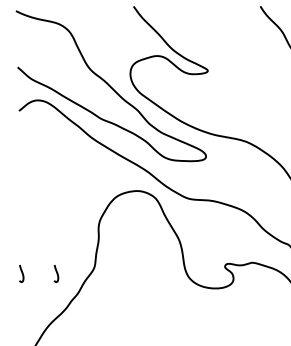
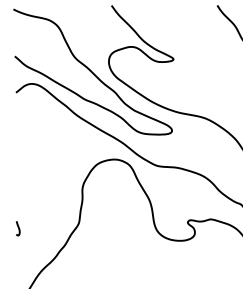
curve: (56, 273) -> (47, 228), removed

